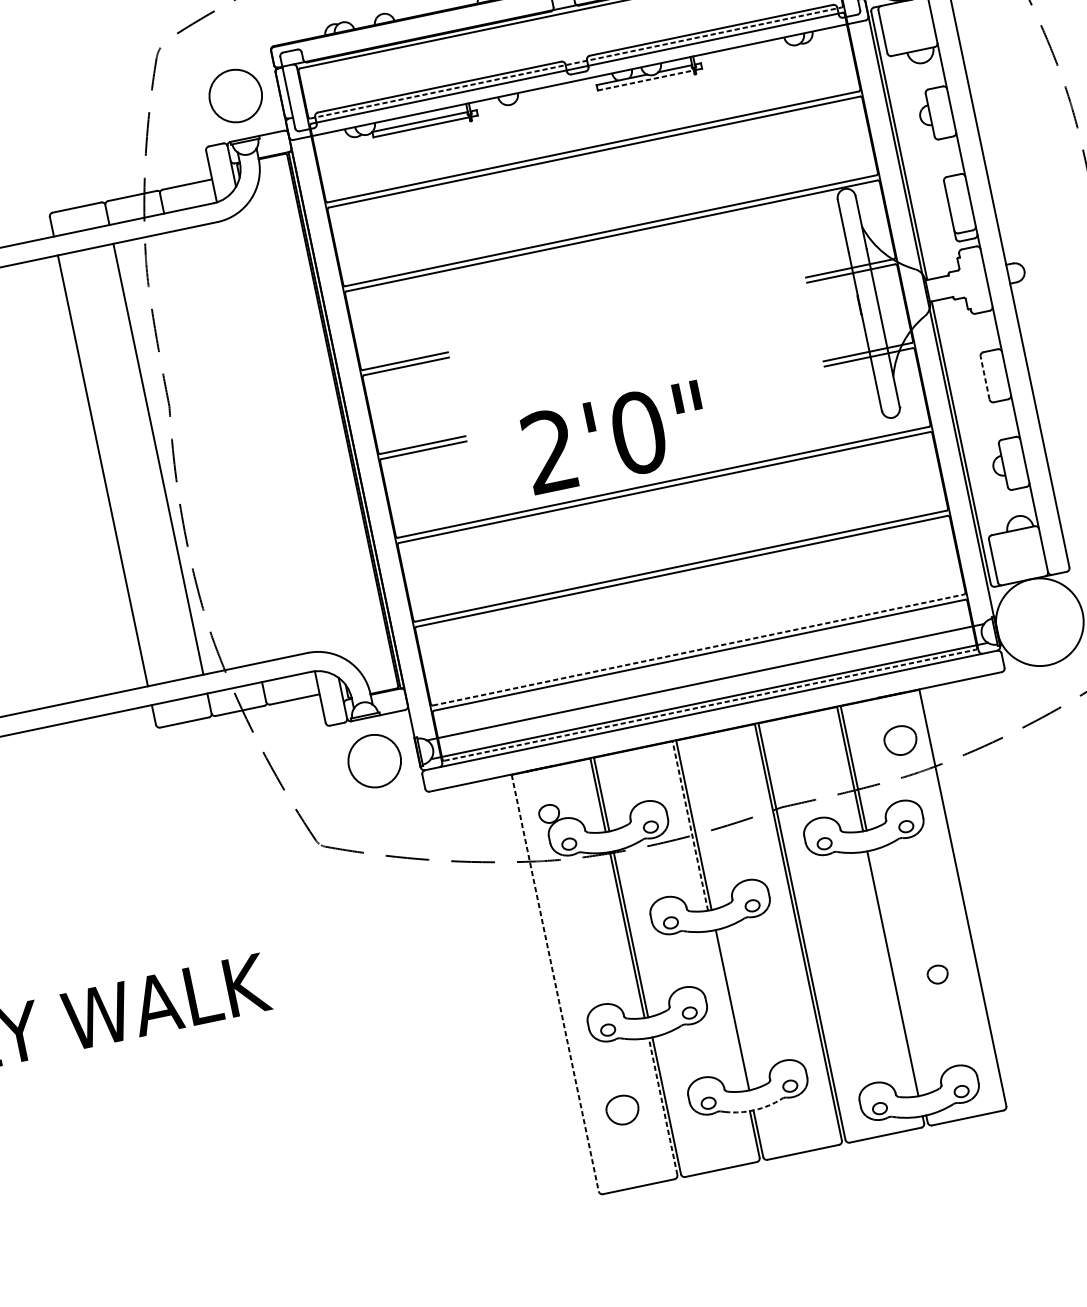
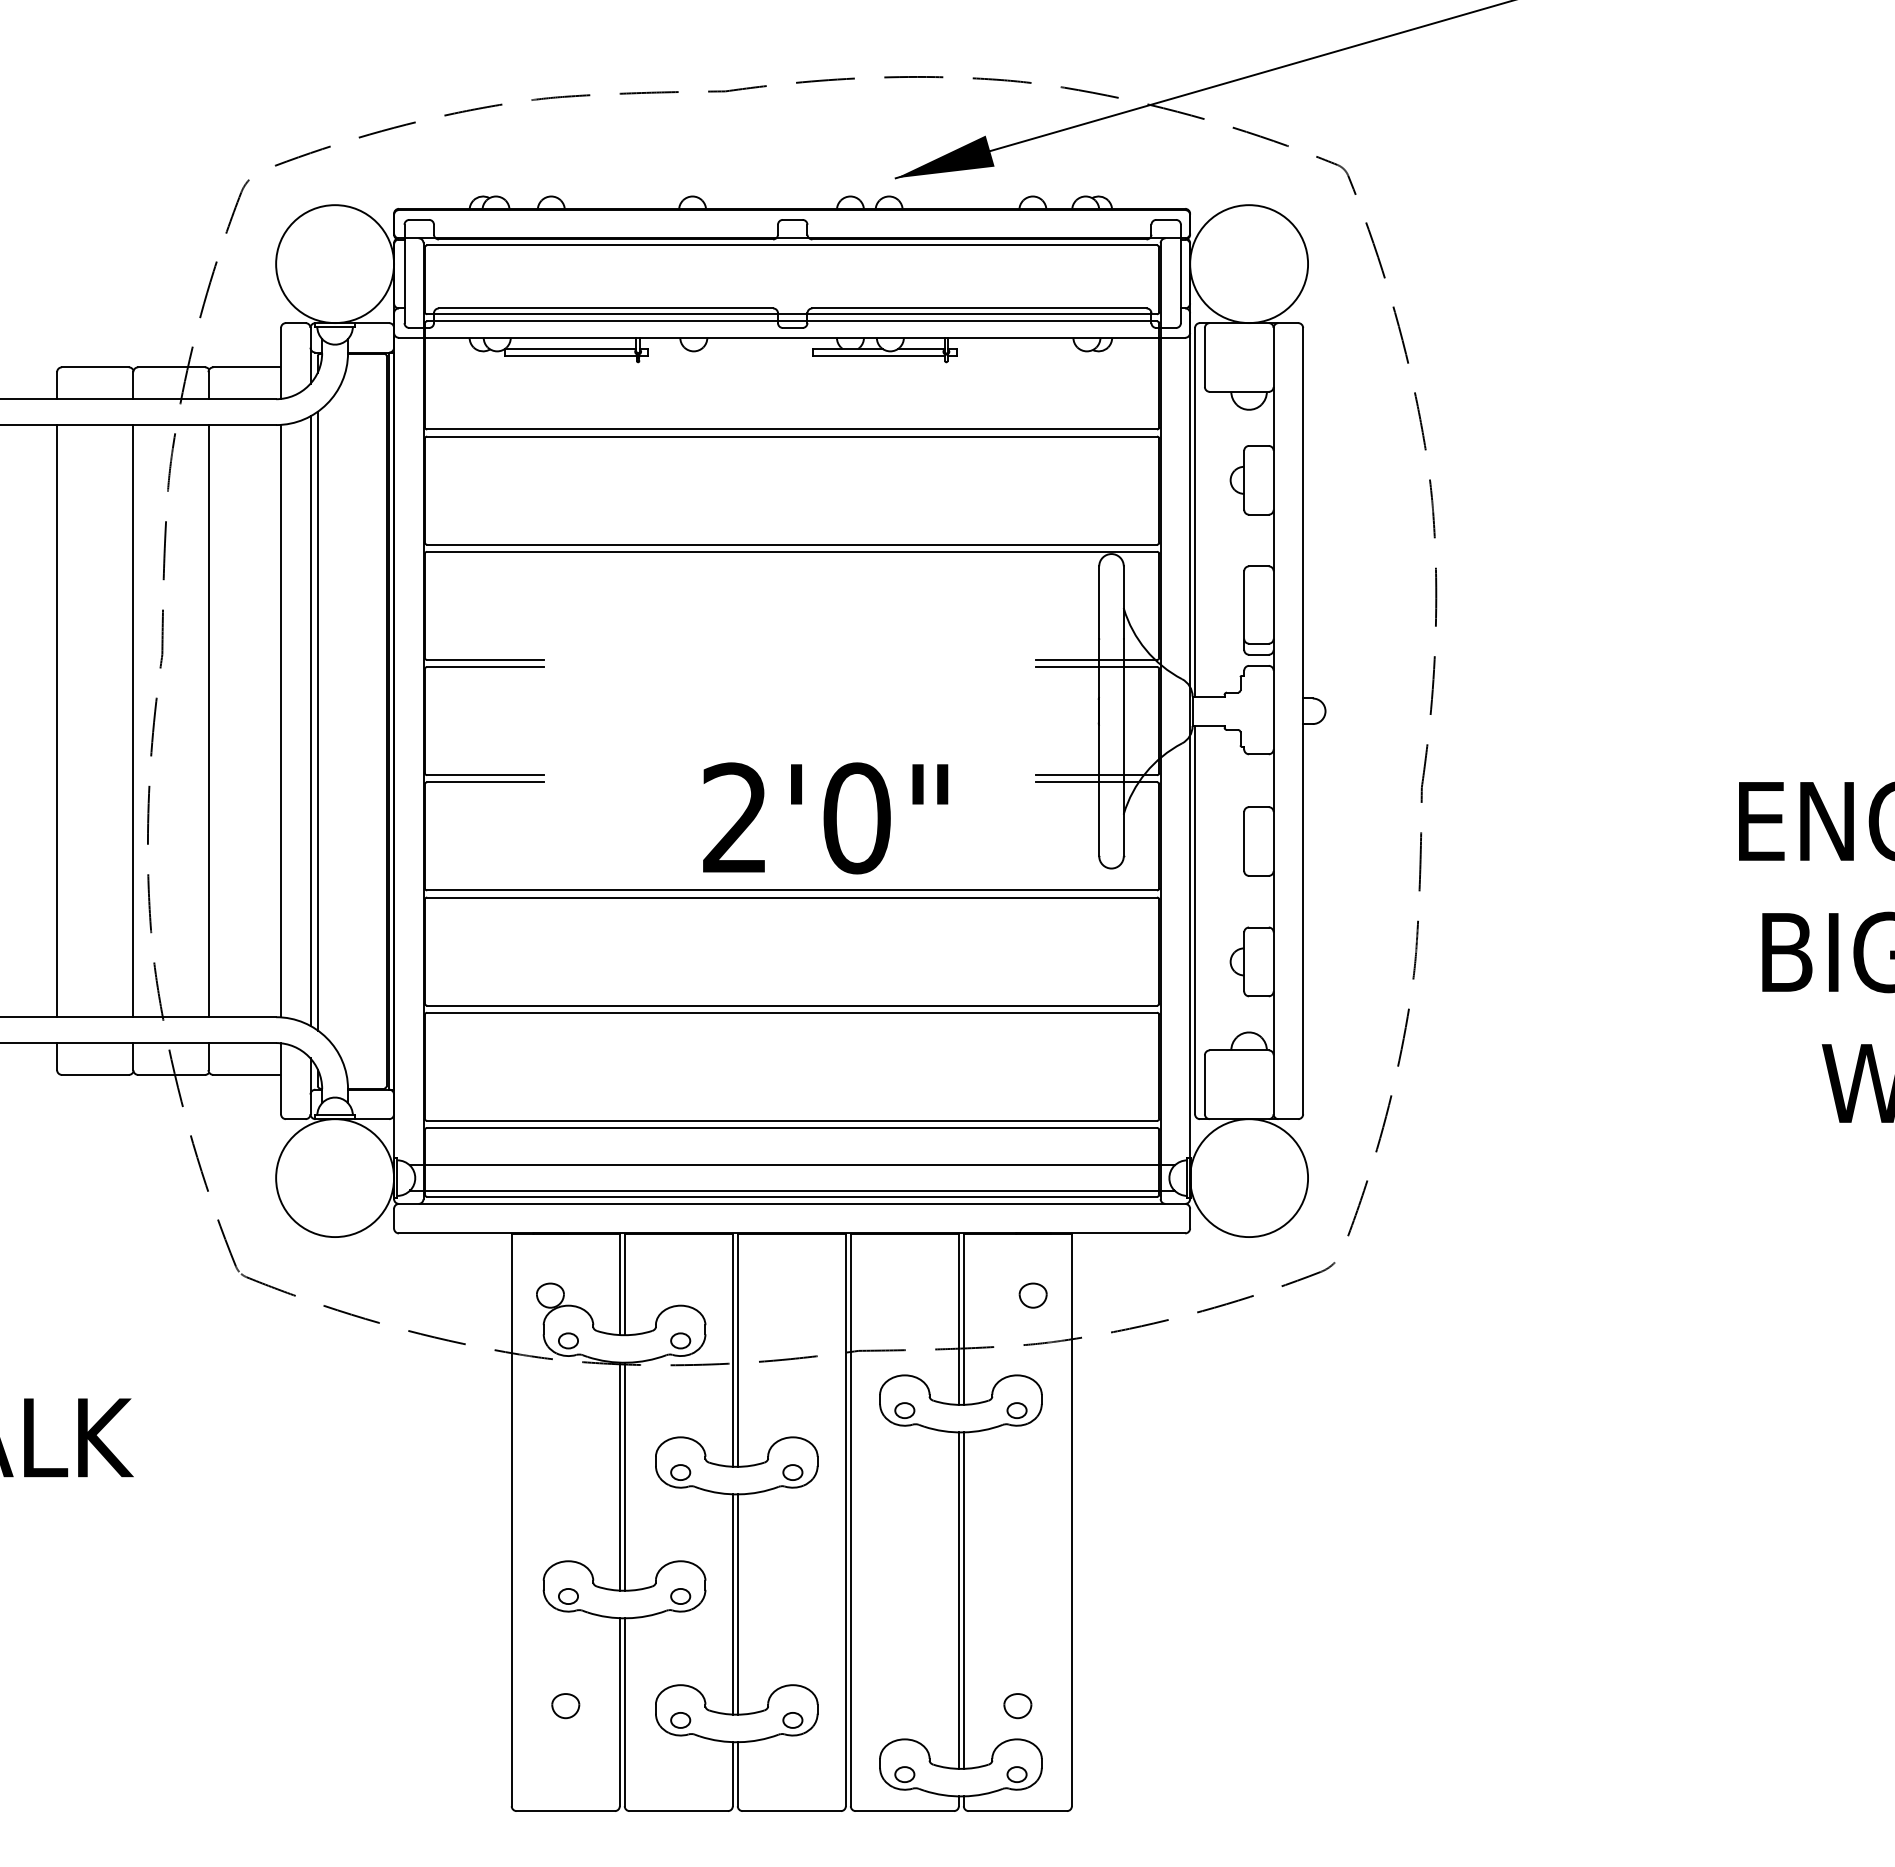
line: (576, 63) -> (792, 314), dashed -> solid
line: (645, 80) -> (879, 356), dashed -> solid
circle: (236, 96) -> (335, 264), size x1.67
line: (985, 377) -> (1244, 841), dashed -> solid
line: (292, 430) -> (317, 720), added
line: (287, 431) -> (310, 720), added
line: (266, 436) -> (281, 720), added
text: (615, 437) -> (825, 818), moved
line: (213, 448) -> (208, 721), added
line: (698, 649) -> (792, 1120), dashed -> solid
line: (710, 705) -> (792, 1196), dashed -> solid
part: (900, 740) -> (1032, 1295), size x0.62
circle: (375, 761) -> (335, 1178), size x1.67
line: (689, 825) -> (732, 1349), dashed -> solid
line: (896, 972) -> (963, 1600), added
part: (937, 974) -> (1017, 1706), moved
line: (555, 983) -> (511, 1520), dashed -> solid
line: (728, 1011) -> (732, 1604), added
line: (662, 1106) -> (619, 1712), dashed -> solid
part: (622, 1110) -> (565, 1706), size x0.62
arc: (754, 1110) -> (739, 1742), dashed -> solid

